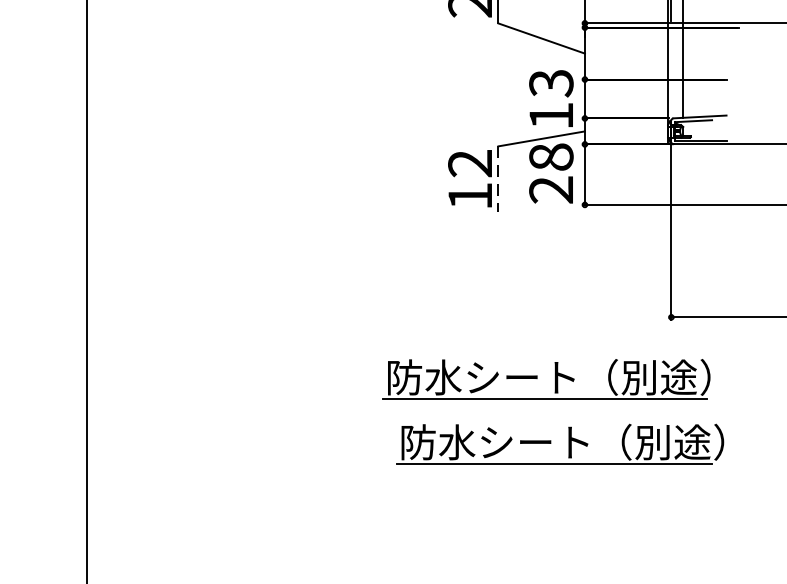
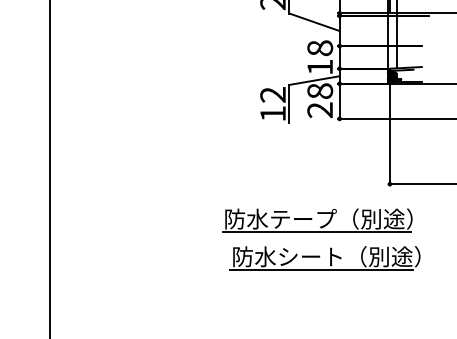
text: (550, 83) -> (319, 48), 13 -> 18
line: (498, 180) -> (289, 104), dashed -> solid
text: (522, 376) -> (303, 218), 防水シート（別途） -> 防水テープ（別途）

